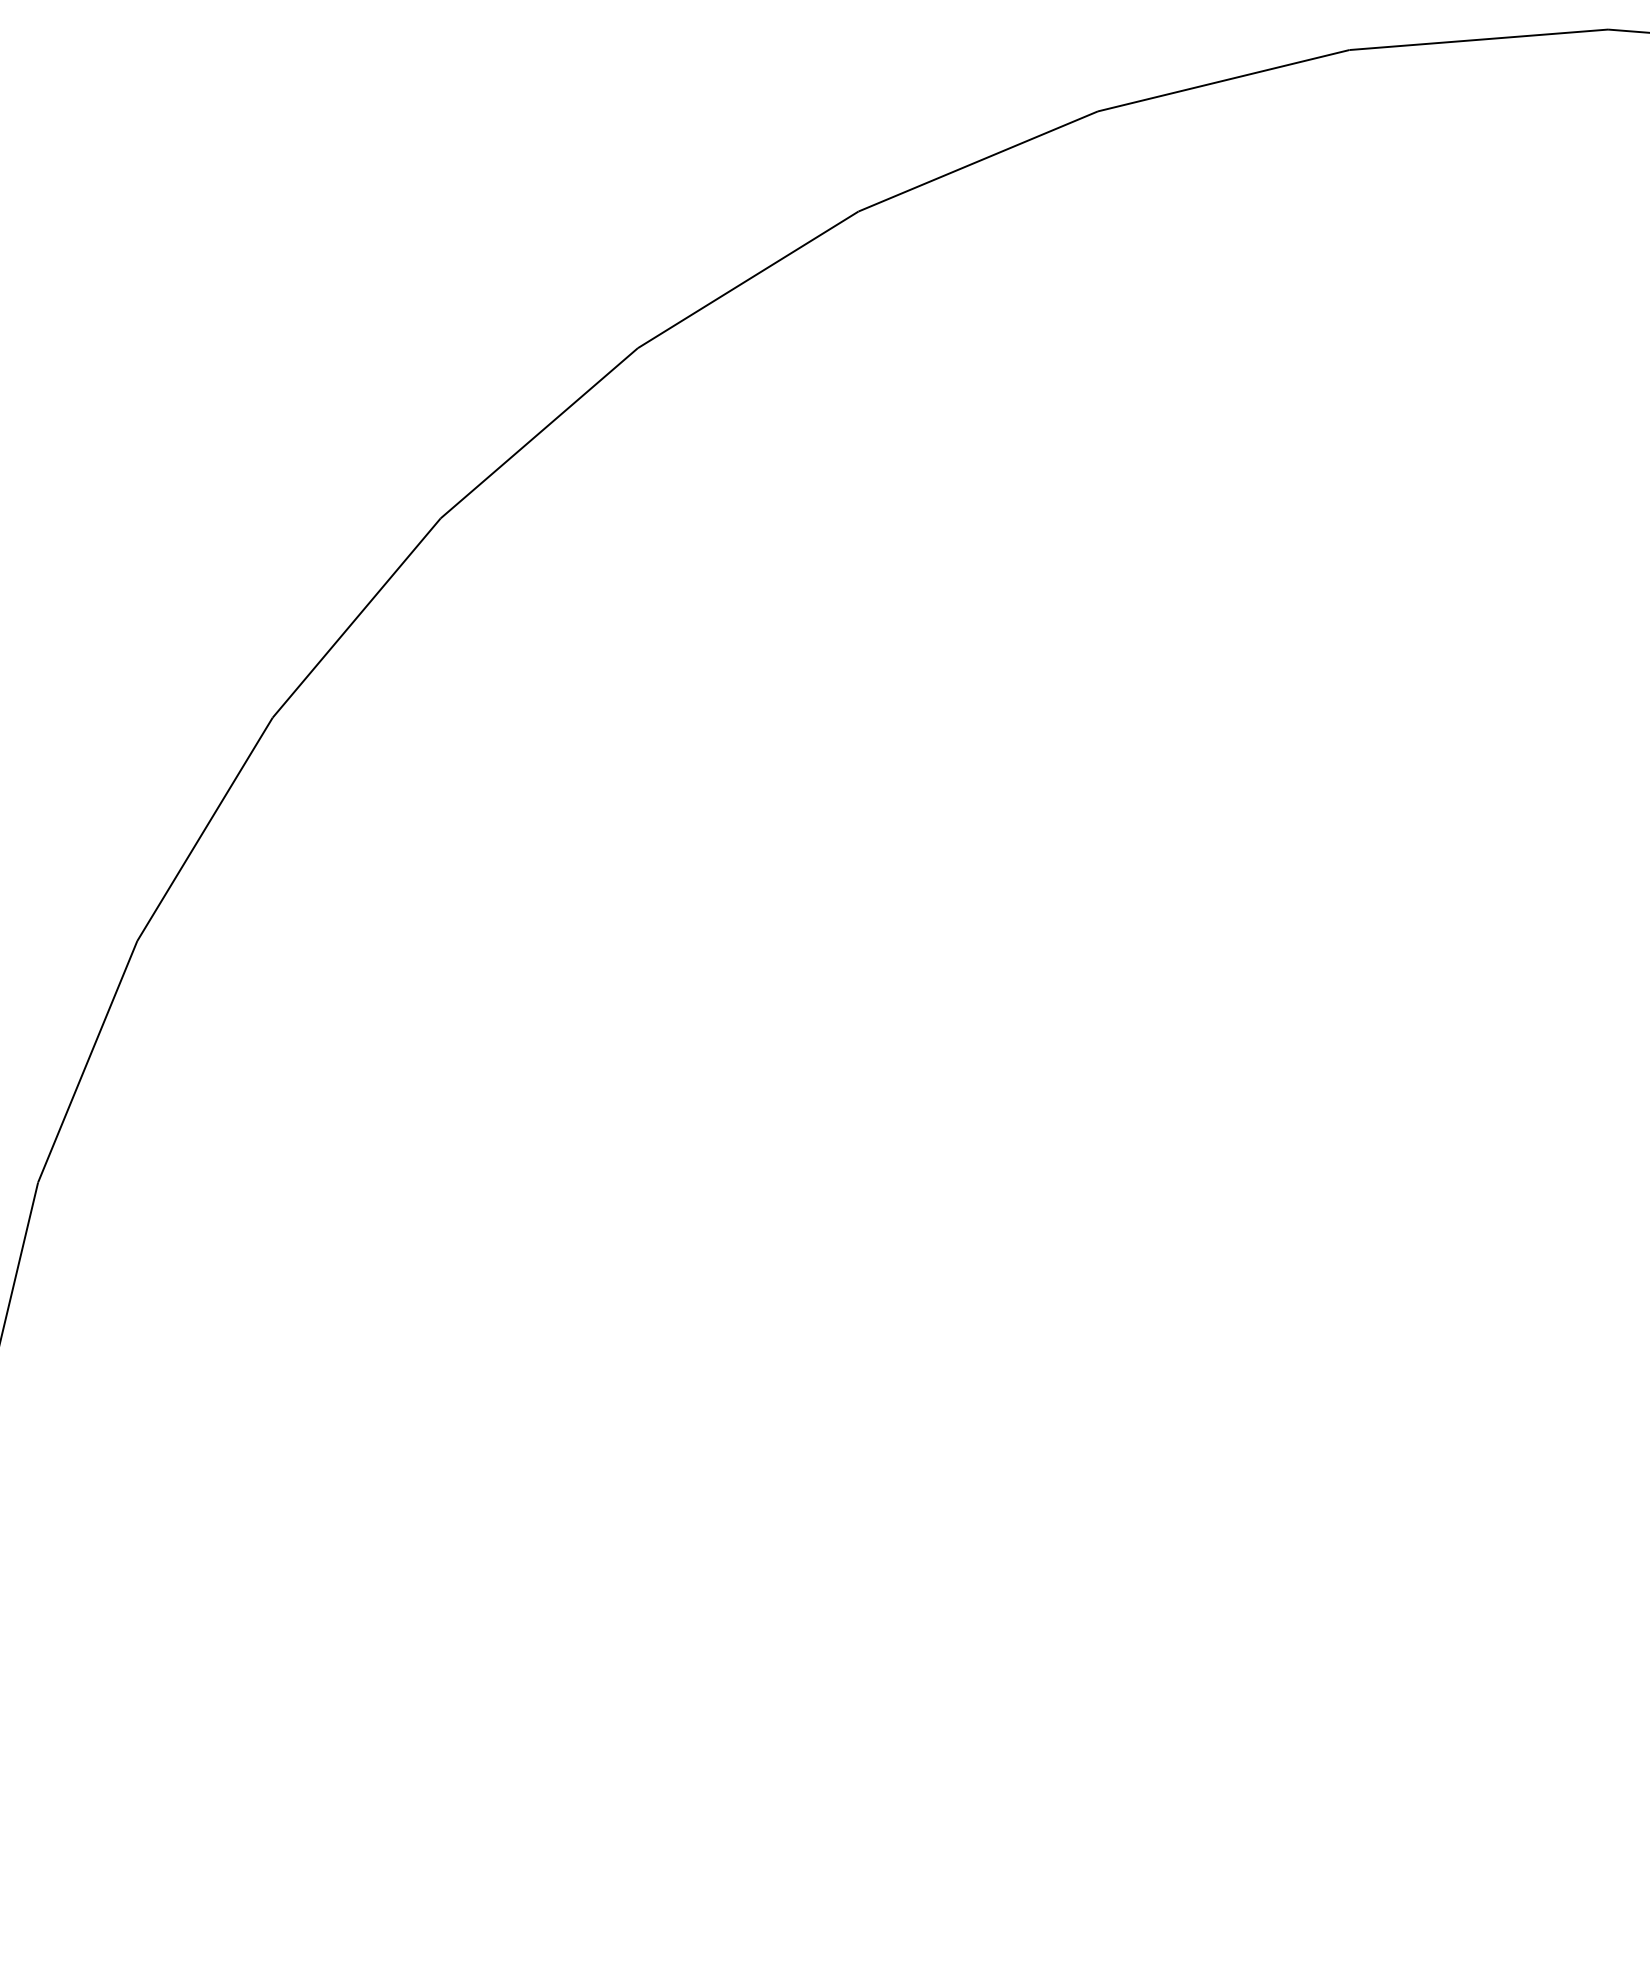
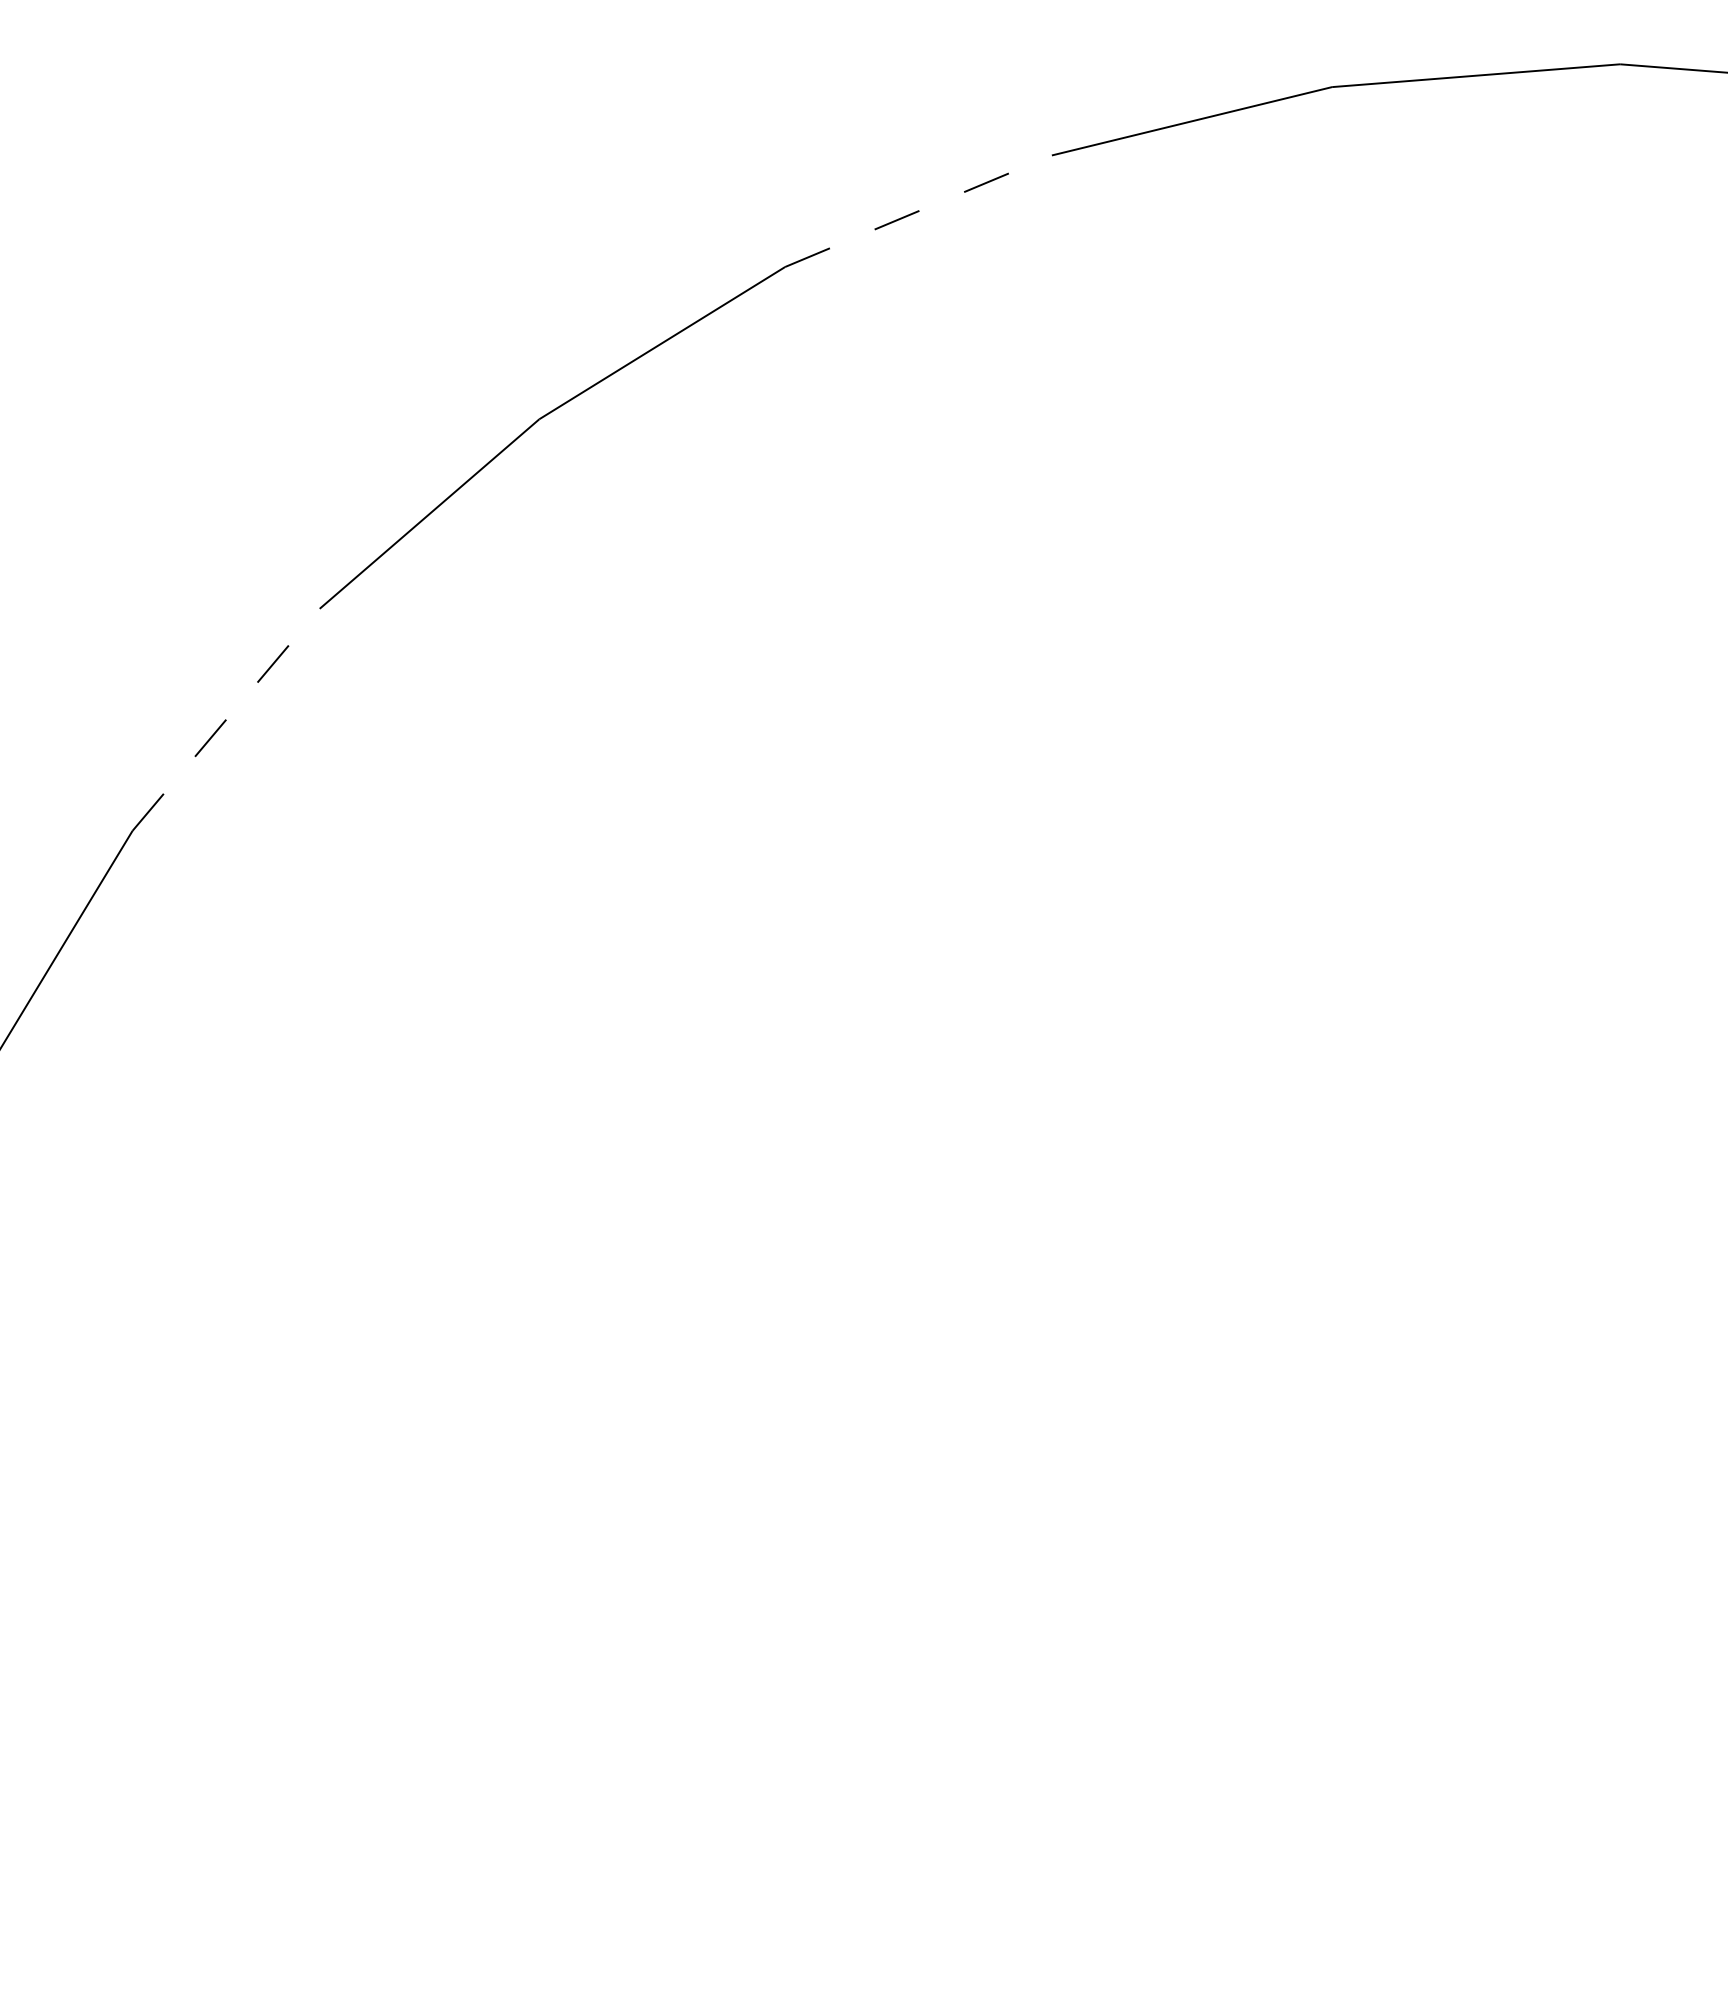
line: (978, 161) -> (918, 211), solid -> dashed
line: (357, 617) -> (227, 719), solid -> dashed

